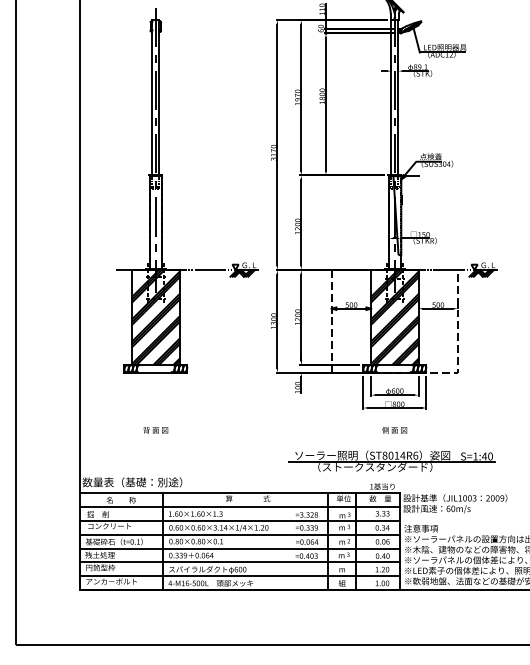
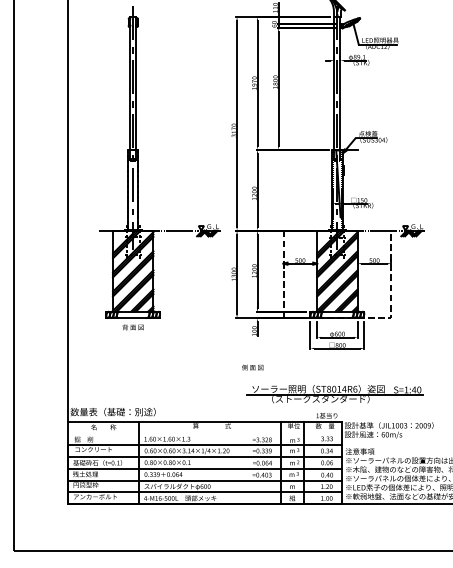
text: (155, 430) -> (132, 327), moved
text: (394, 430) -> (252, 367), moved
line: (239, 507) -> (204, 433), removed

